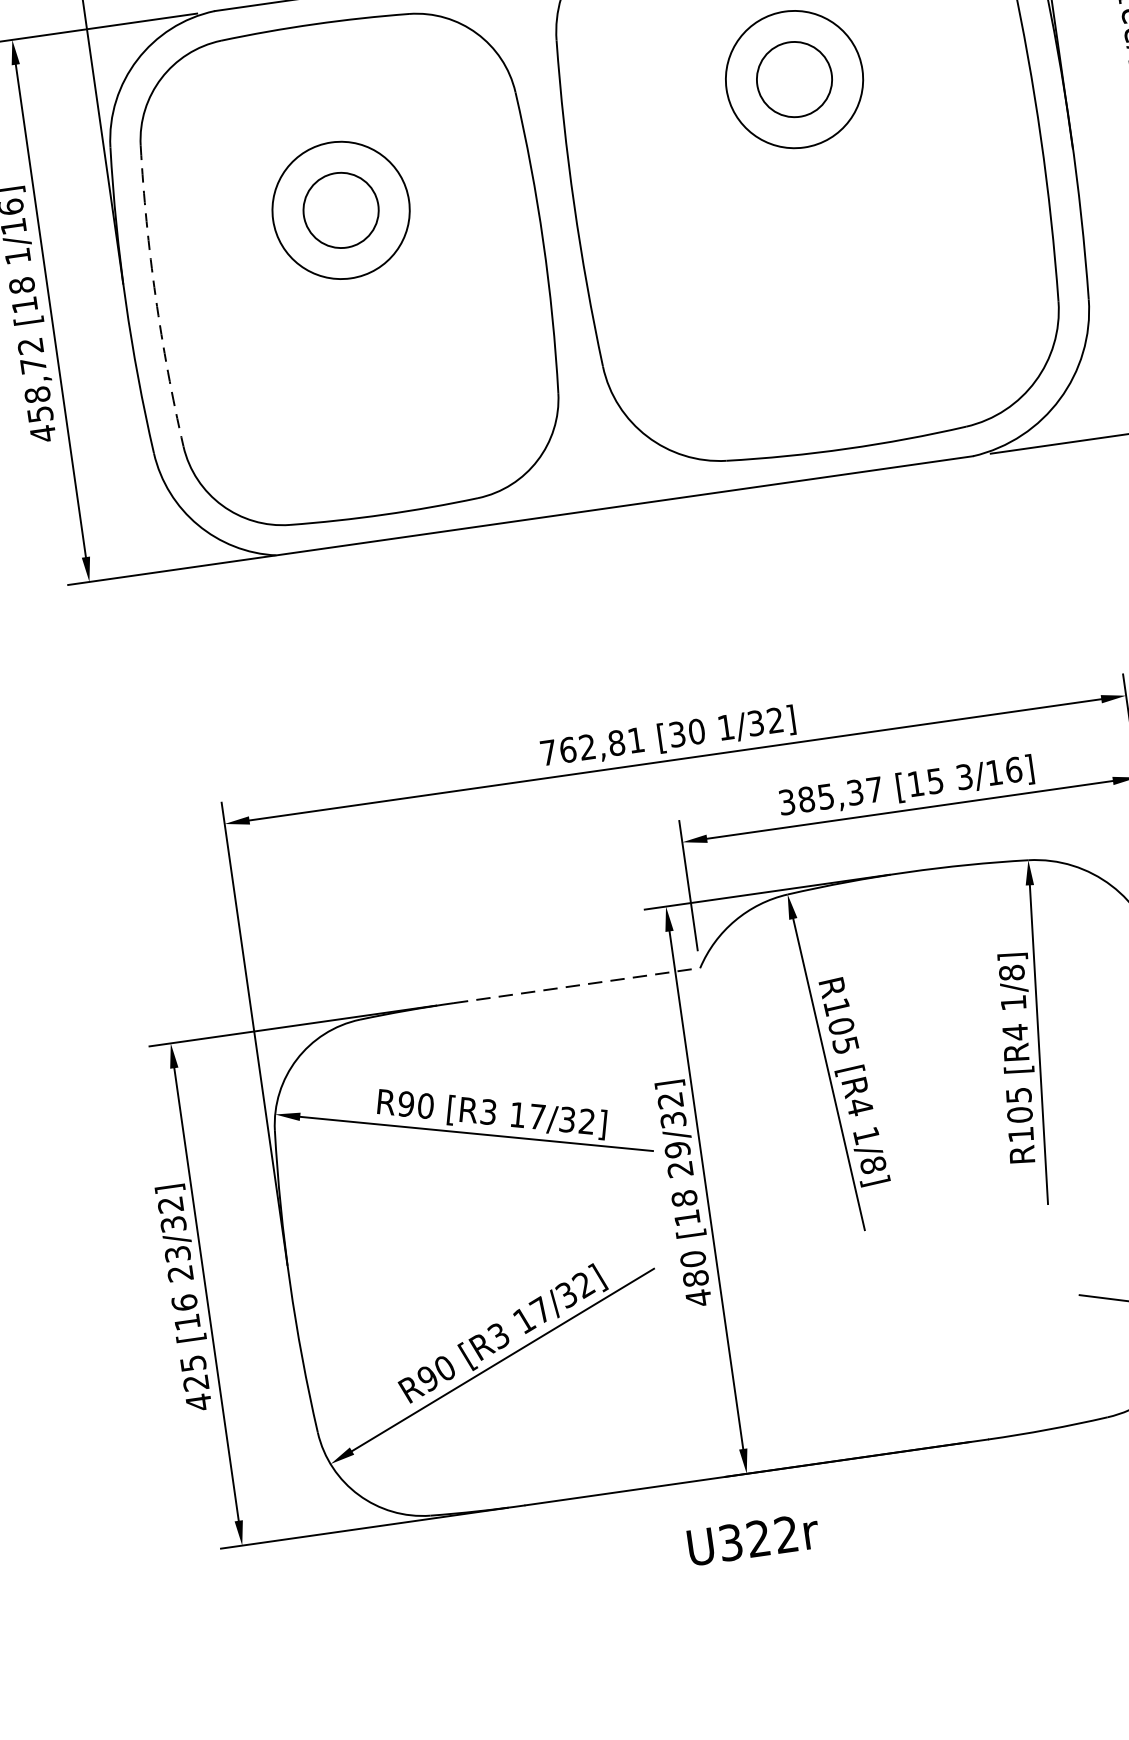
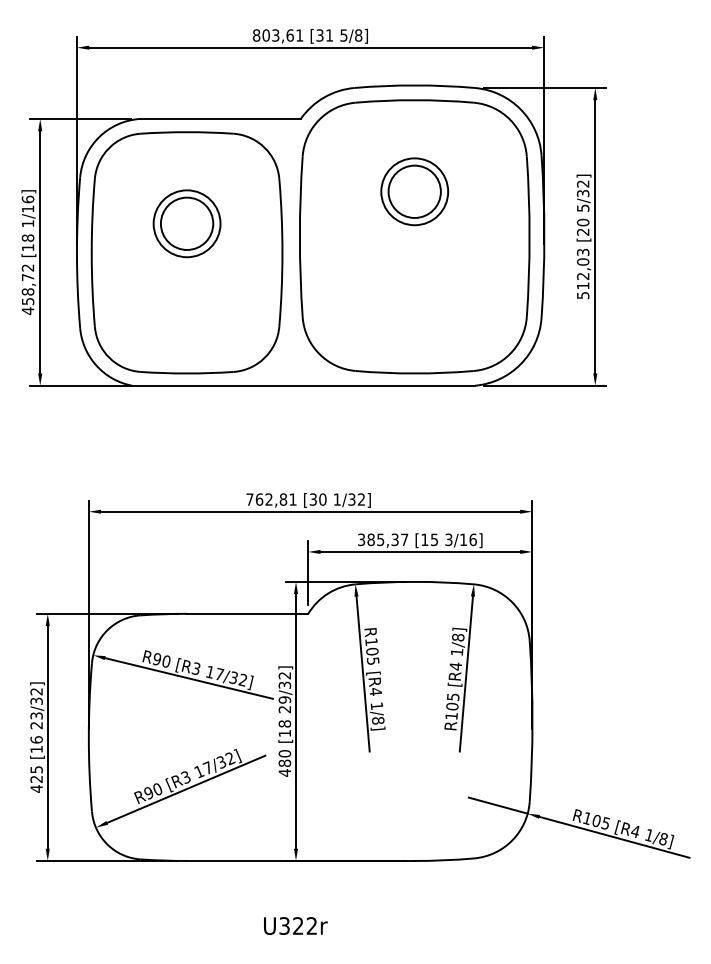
circle: (793, 79) -> (414, 191), size x1.43
circle: (339, 209) -> (186, 223), size x1.43
arc: (155, 296) -> (91, 252), dashed -> solid
line: (576, 984) -> (247, 613), dashed -> solid
text: (752, 1538) -> (295, 925), moved

